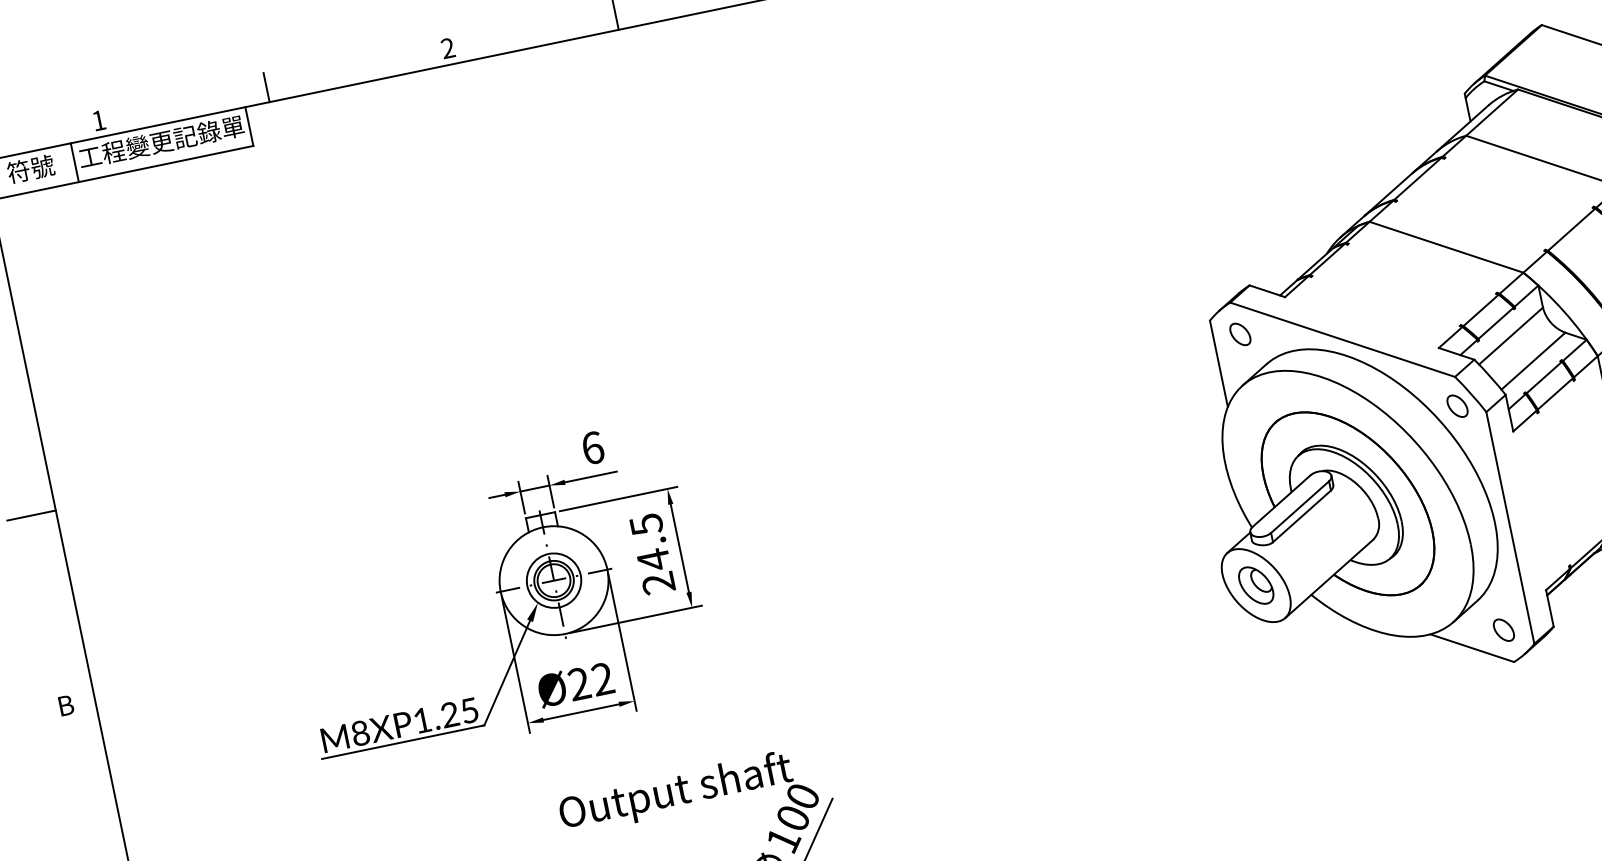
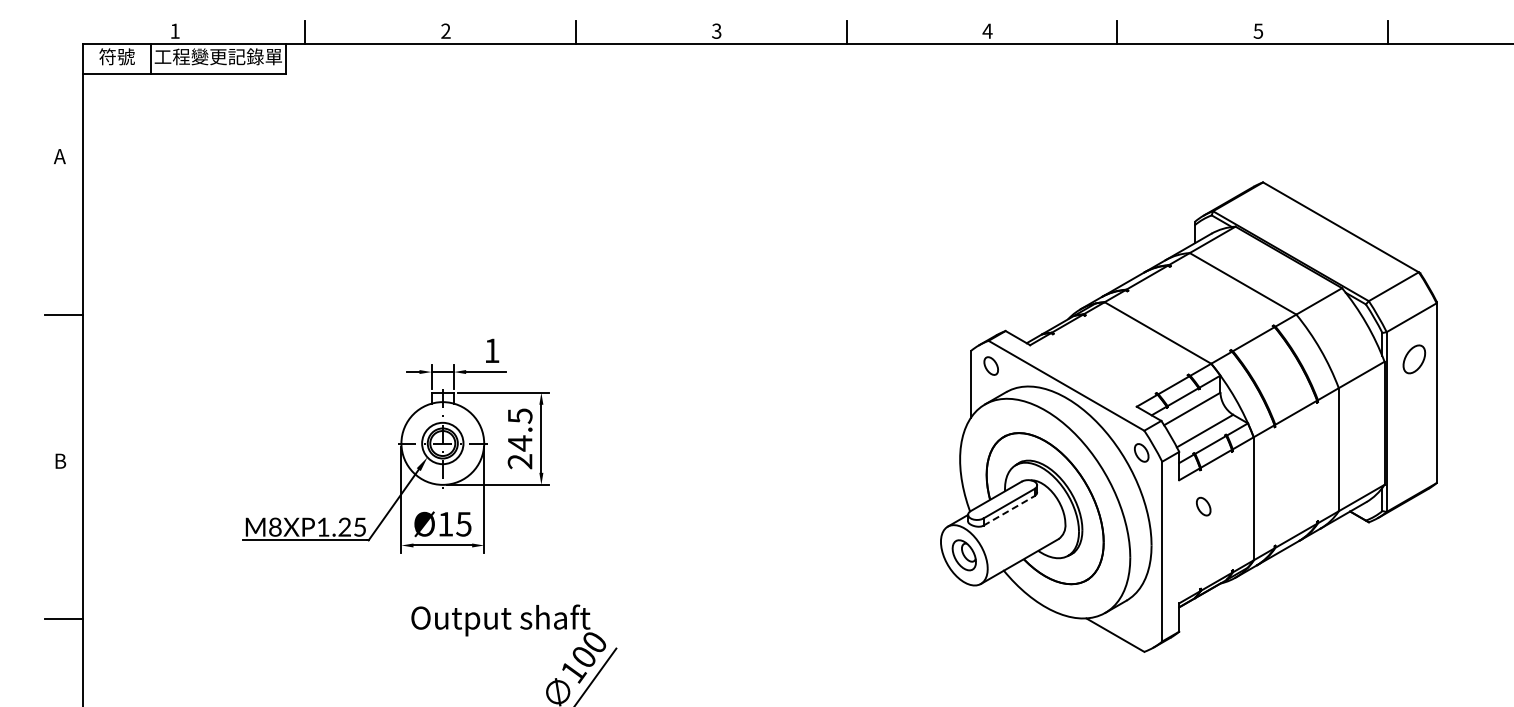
text: (593, 447) -> (492, 350), 6 -> 1
line: (1302, 515) -> (1009, 510), solid -> dashed
part: (1503, 630) -> (1203, 506), moved
text: (590, 680) -> (454, 523), Ø22 -> Ø15

